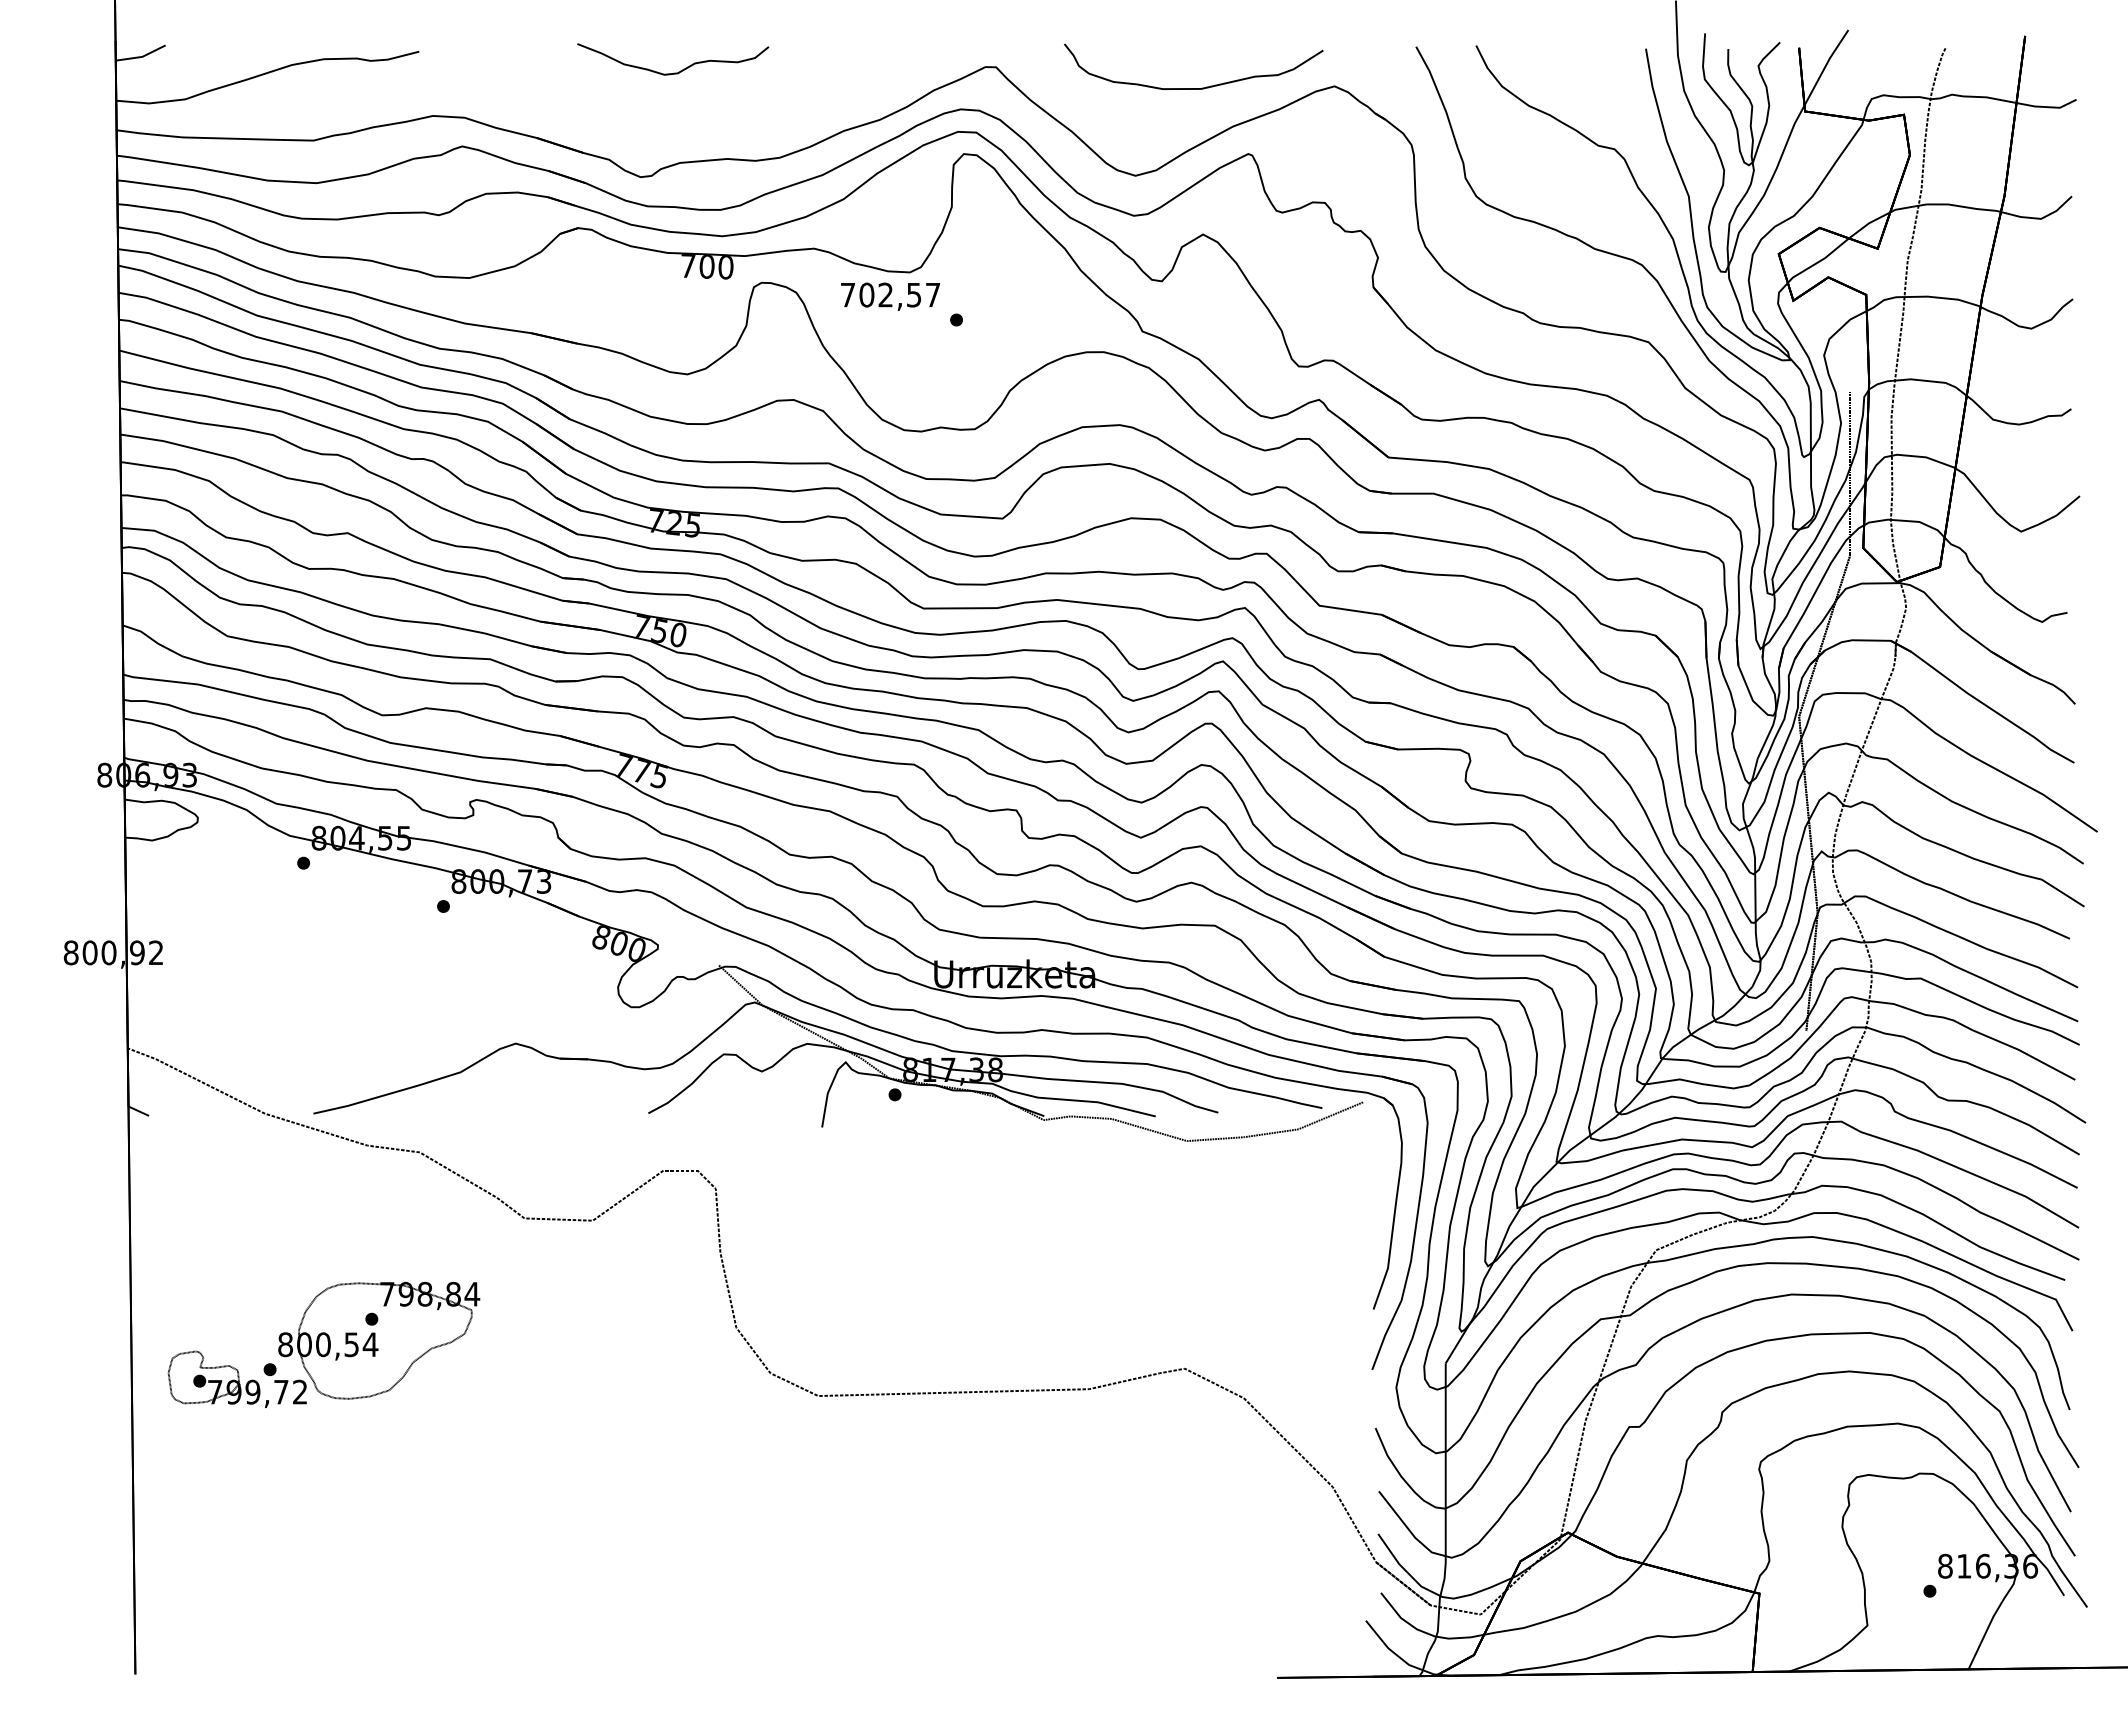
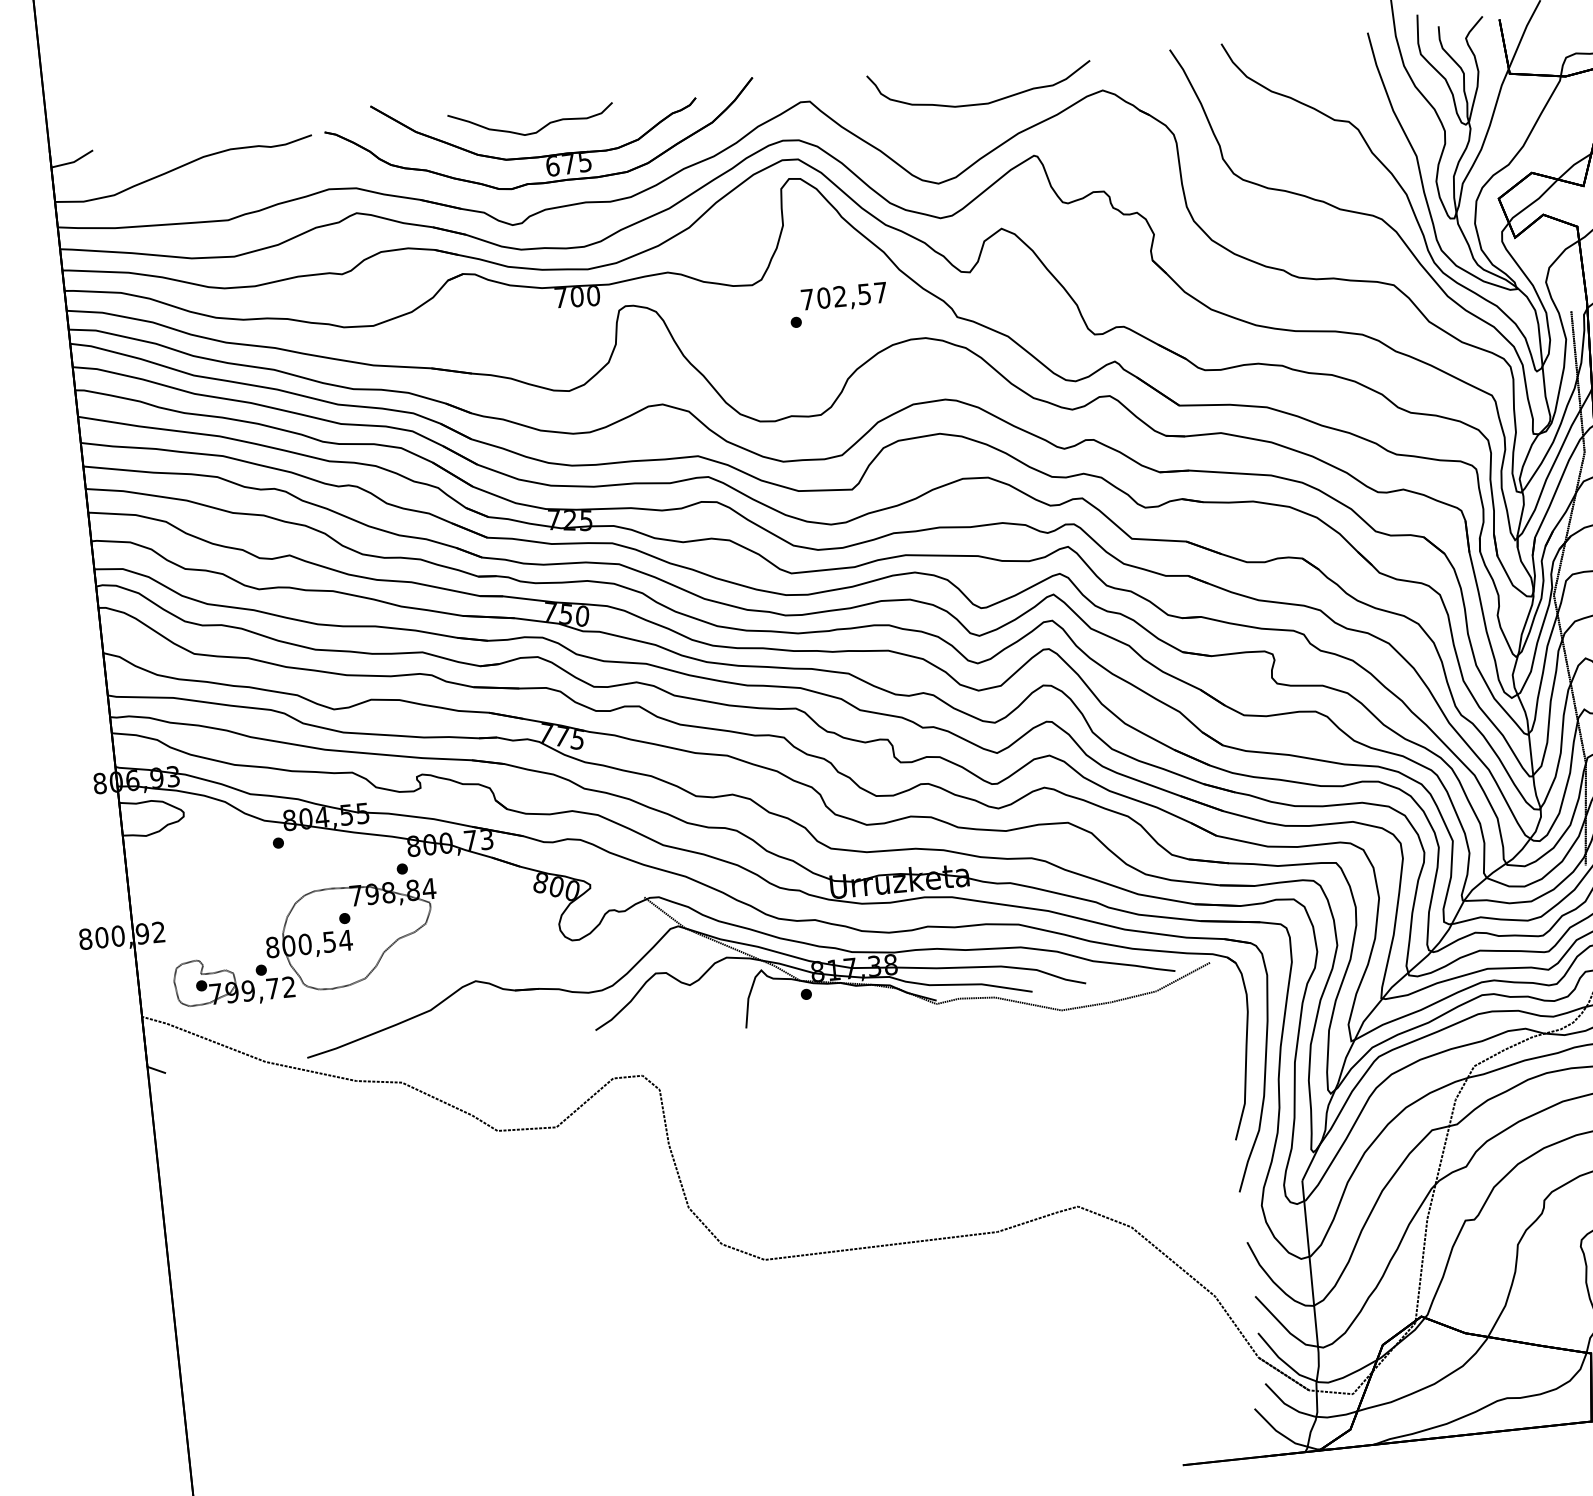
part: (683, 100) -> (543, 155), added
text: (890, 296) -> (844, 297), moved
part: (323, 1344) -> (305, 944), moved

